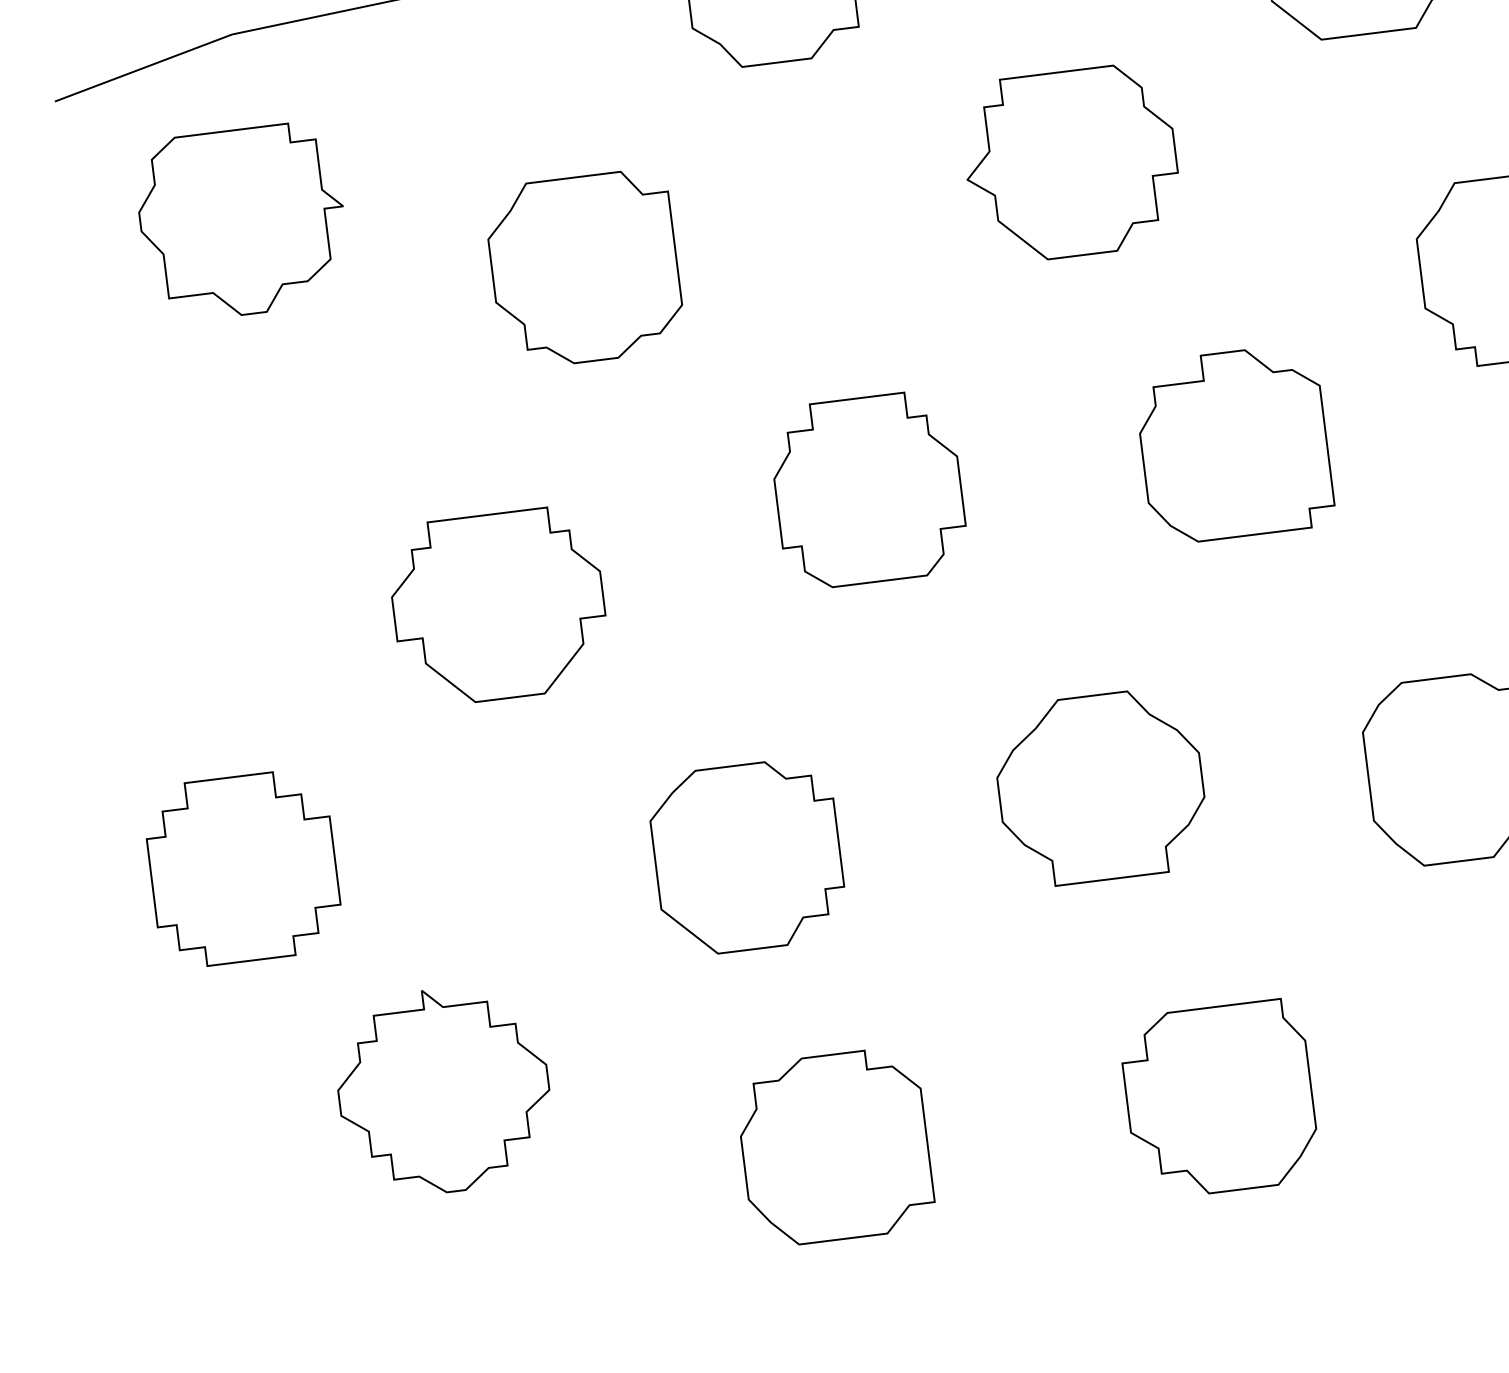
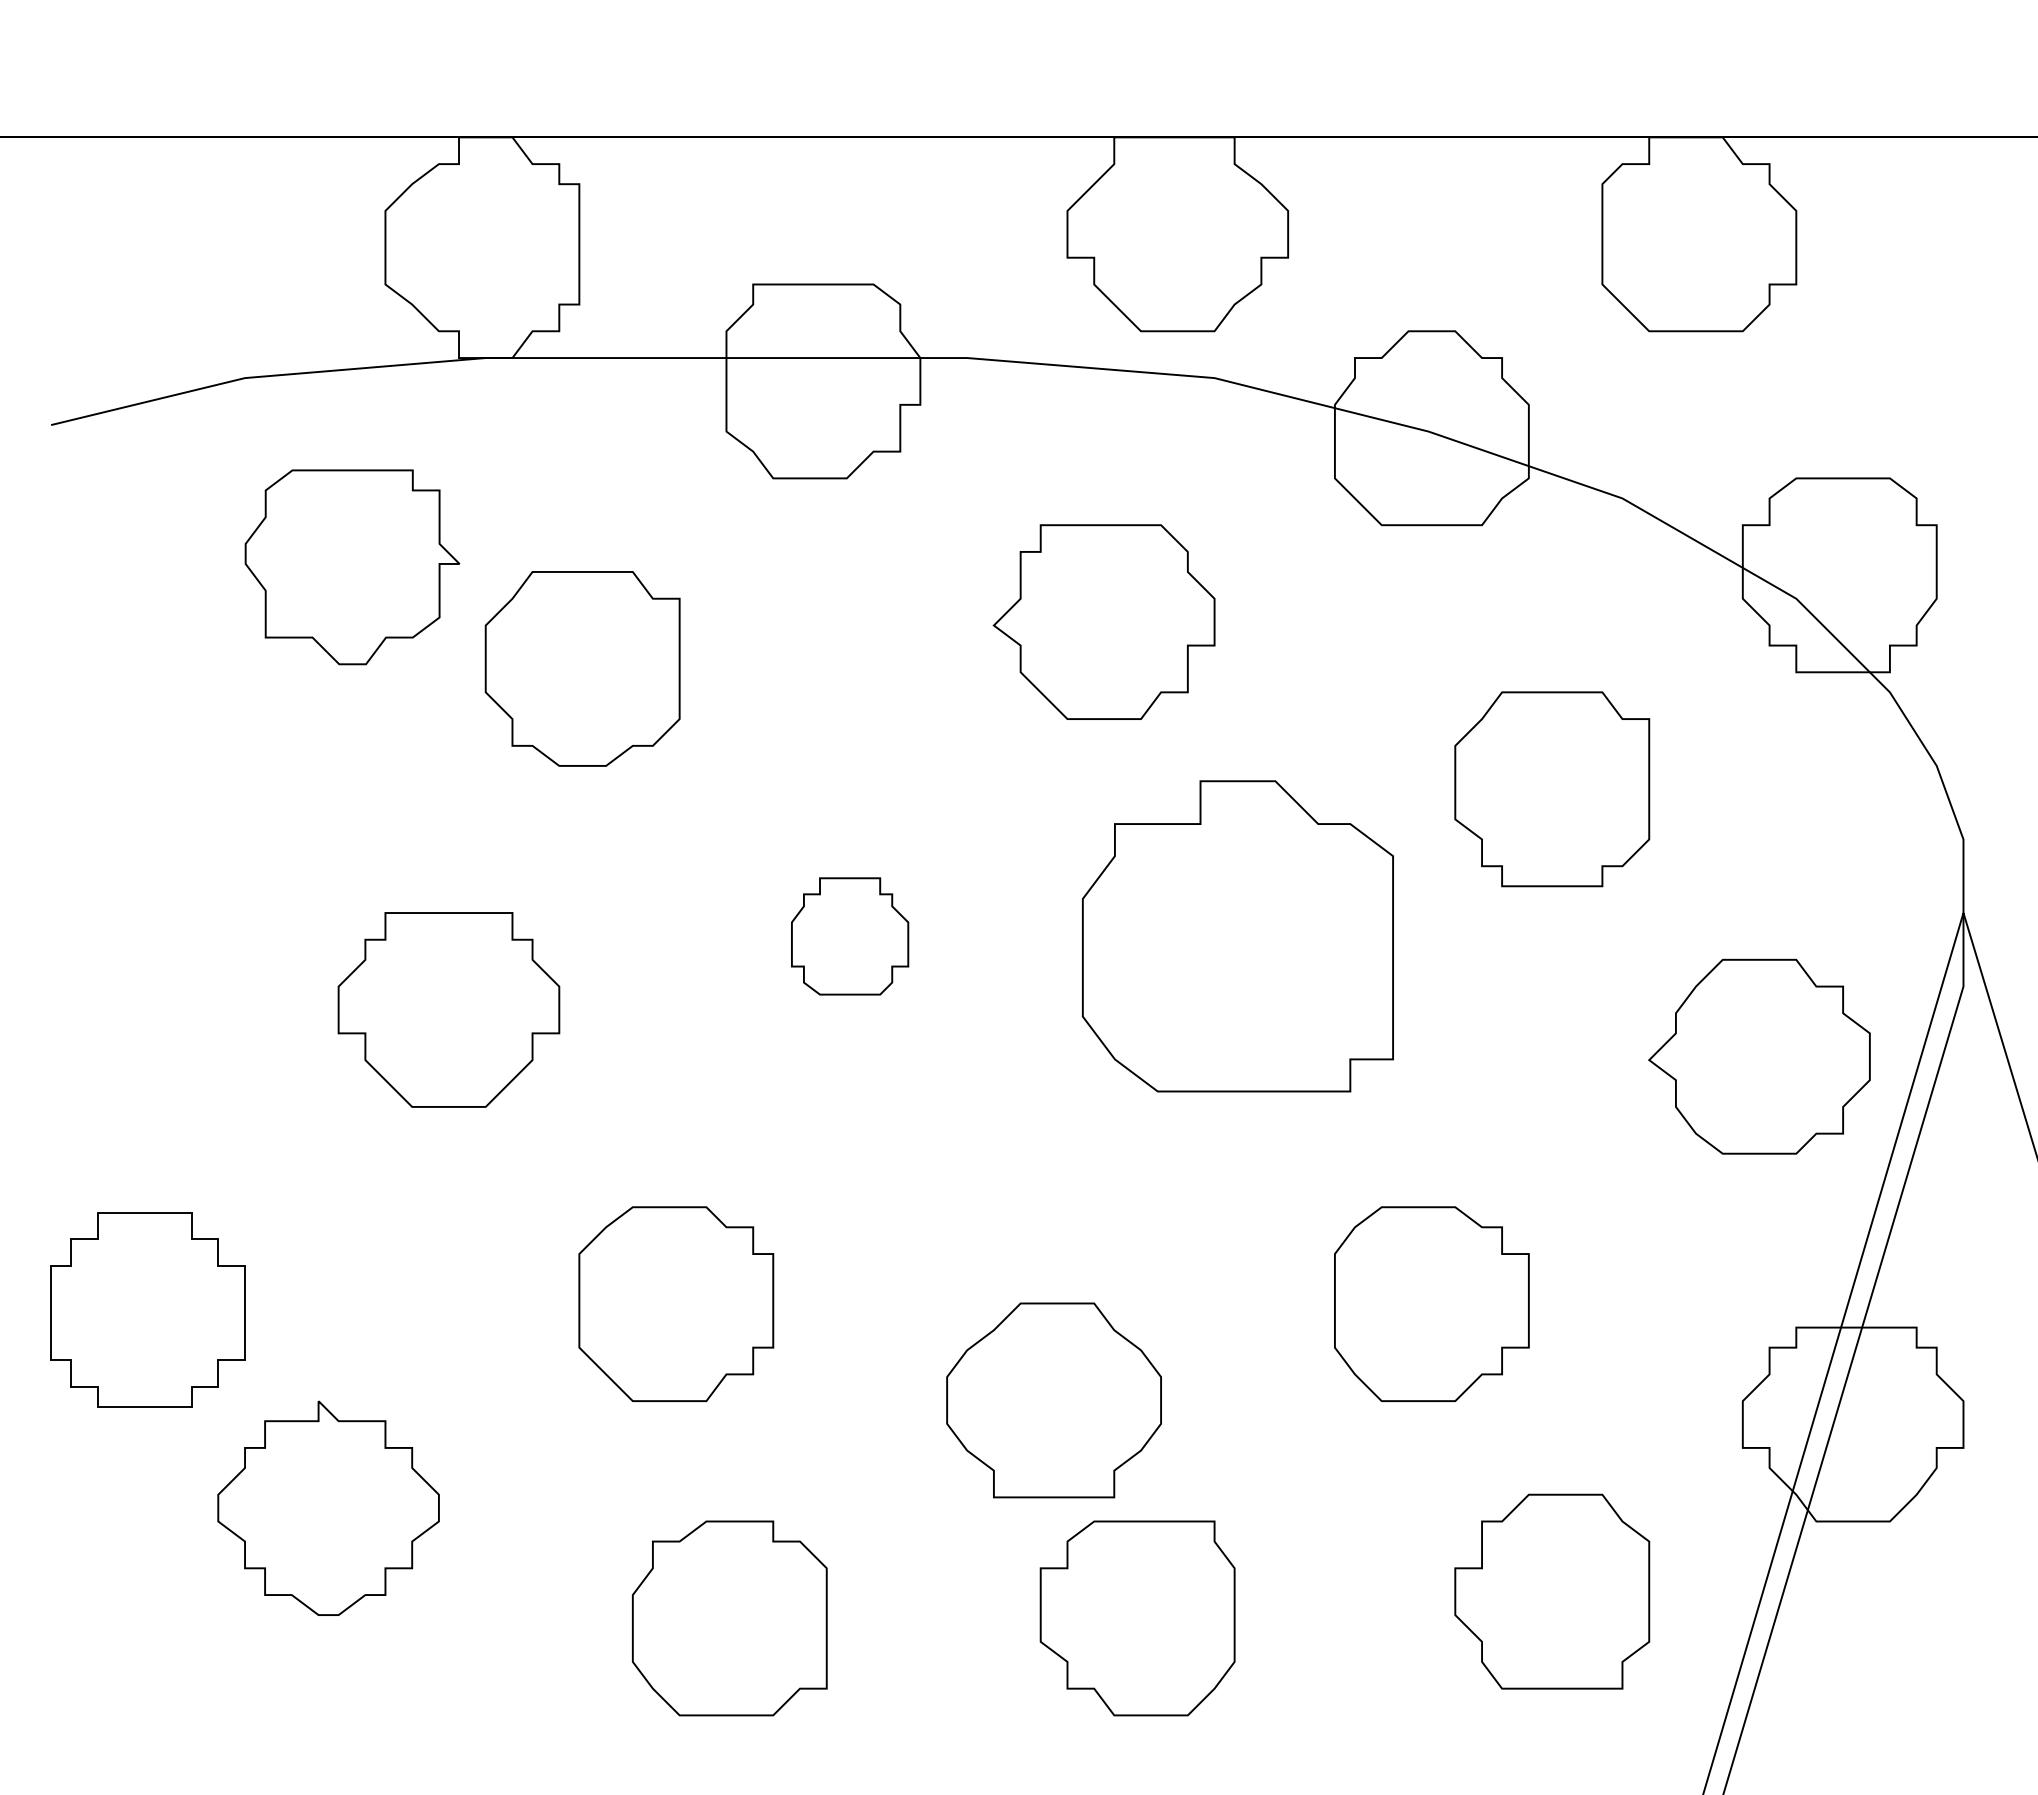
part: (242, 222) -> (352, 567), moved
part: (1233, 444) -> (1237, 936), size x1.6
part: (867, 490) -> (849, 936), size x0.6
part: (1100, 787) -> (1053, 1400), moved
part: (242, 868) -> (147, 1309), moved

